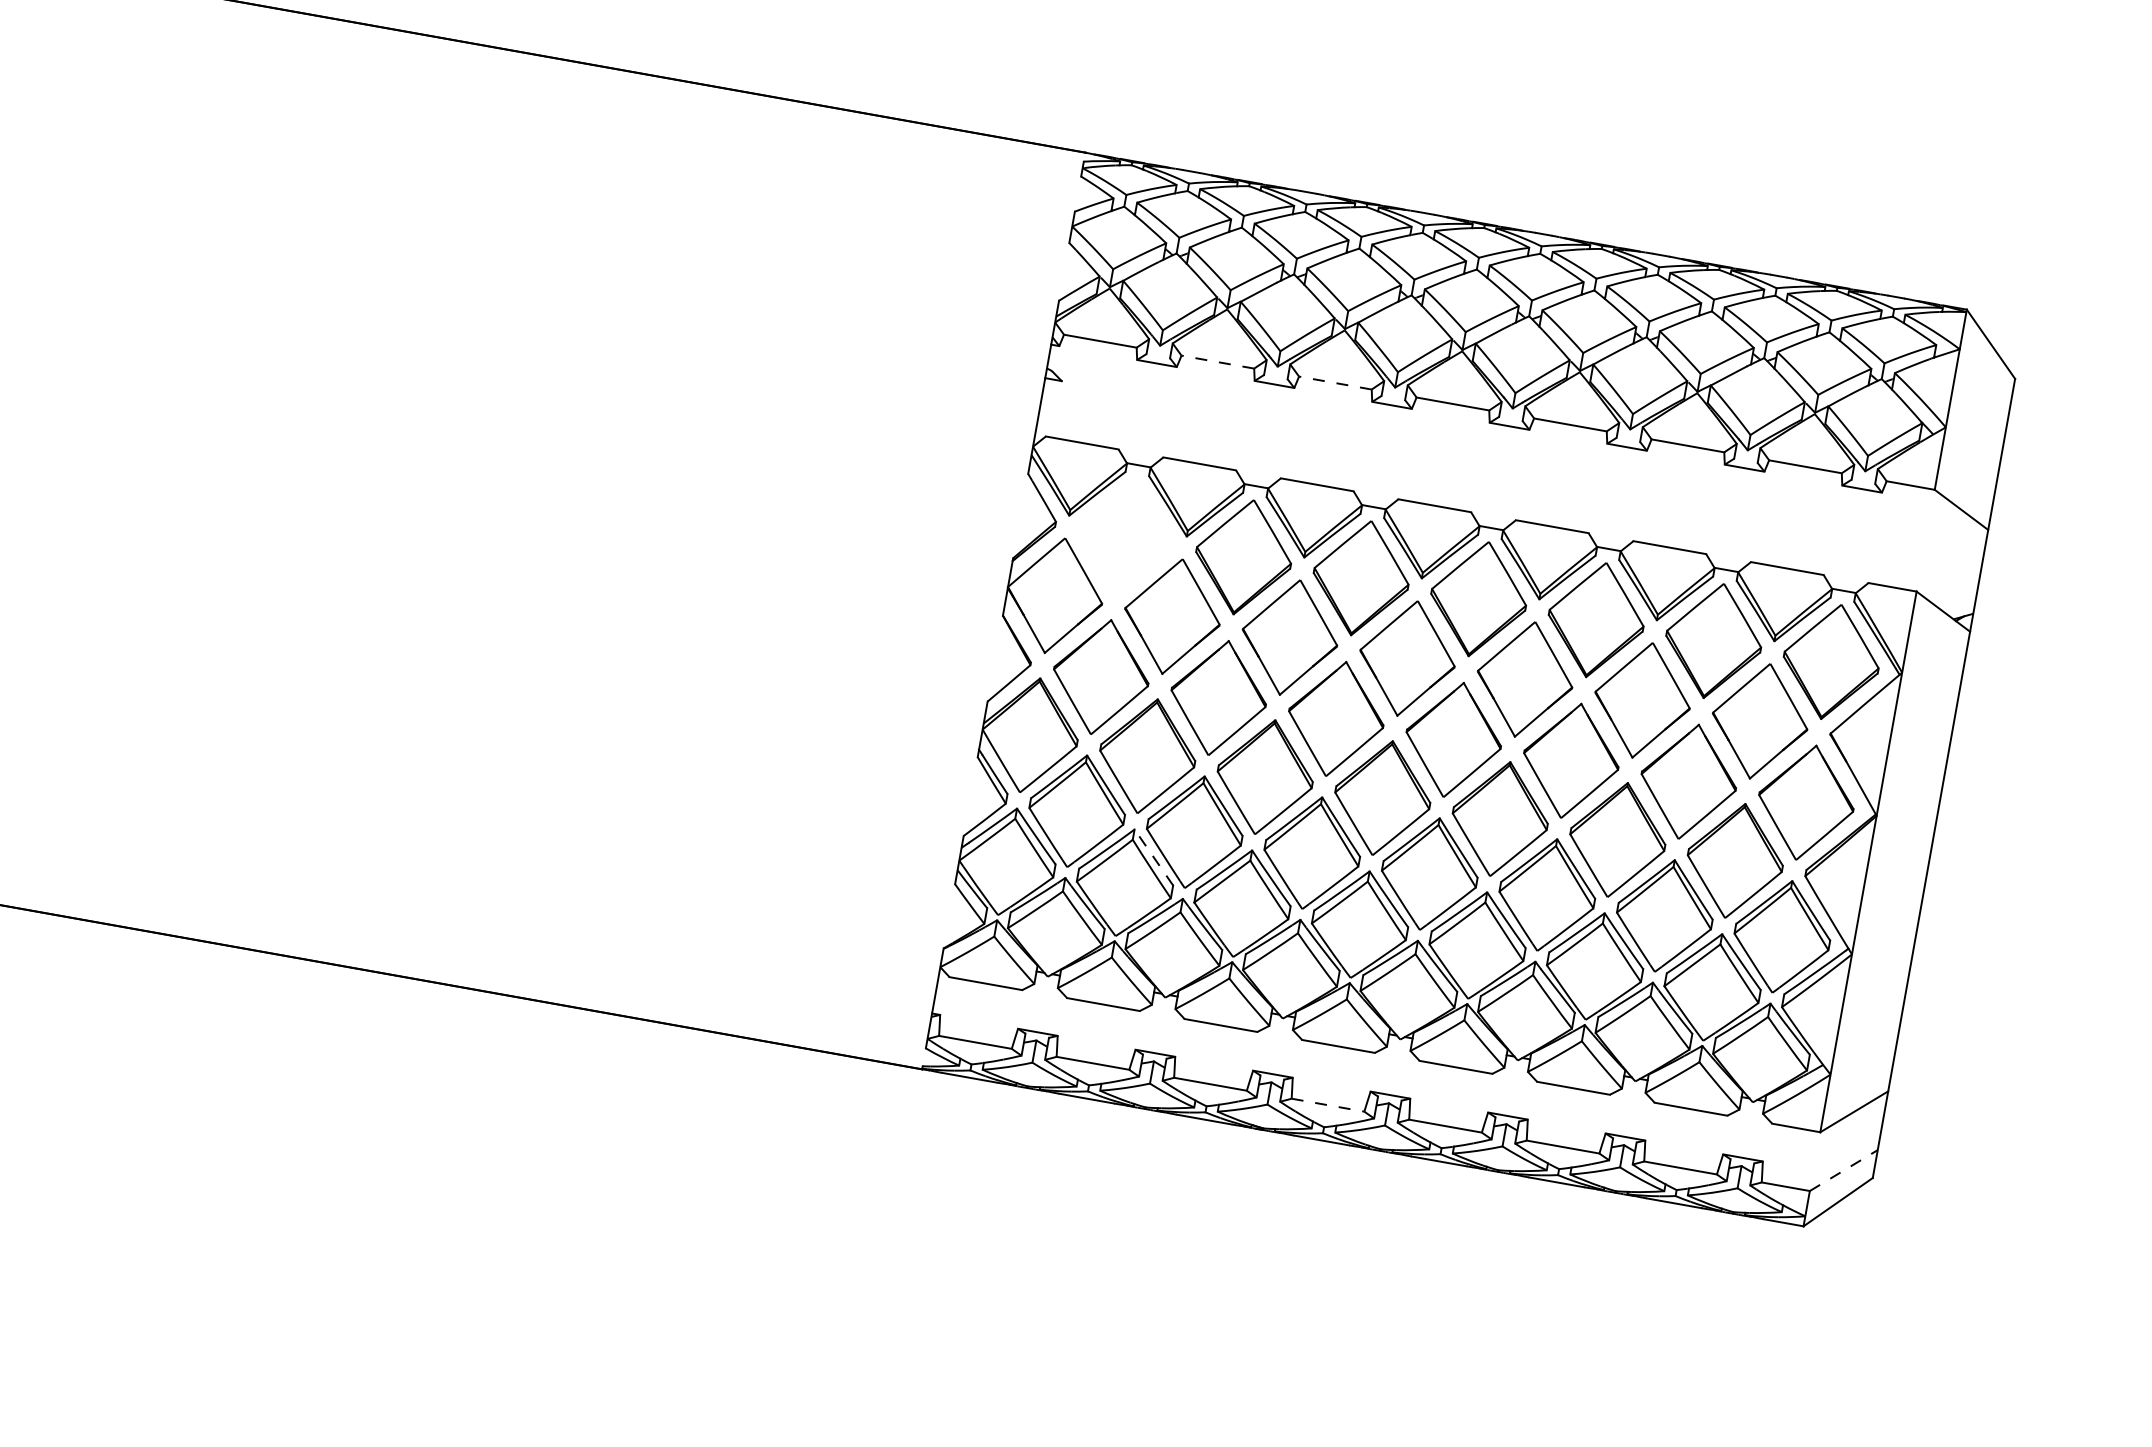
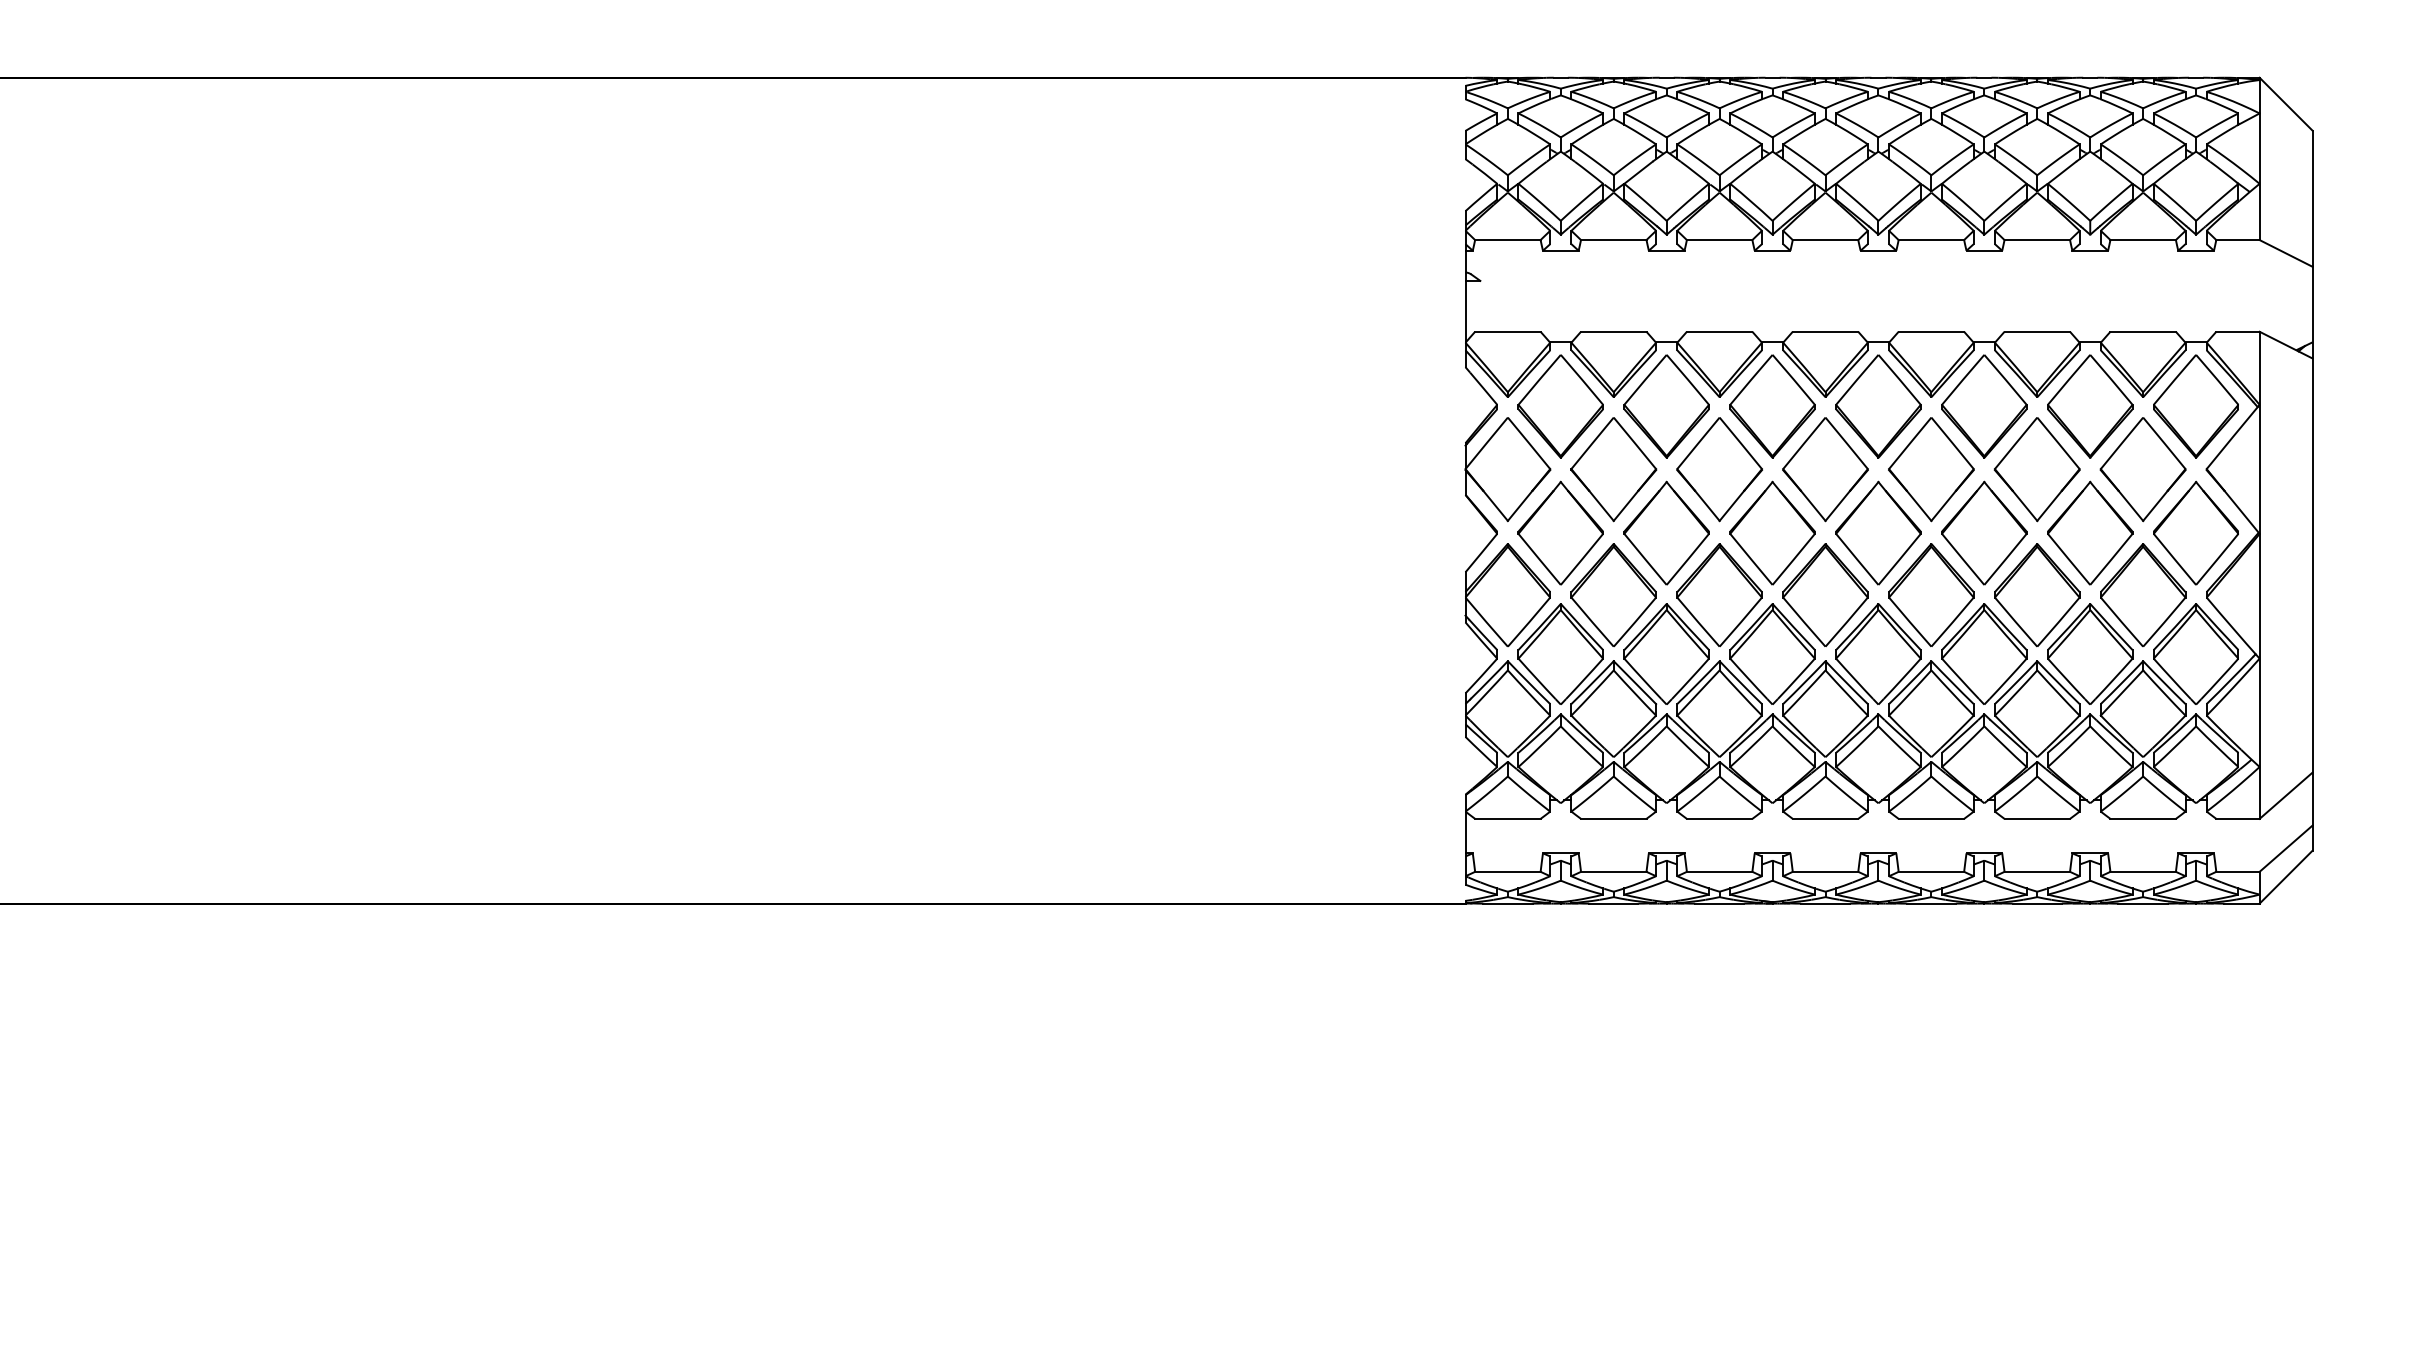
line: (1217, 362) -> (1613, 240), dashed -> solid
line: (1335, 383) -> (1719, 240), dashed -> solid
part: (1125, 536) -> (1560, 406), added
line: (1153, 857) -> (1634, 682), dashed -> solid
line: (1328, 1104) -> (1825, 871), dashed -> solid
line: (1844, 1170) -> (2286, 848), dashed -> solid

